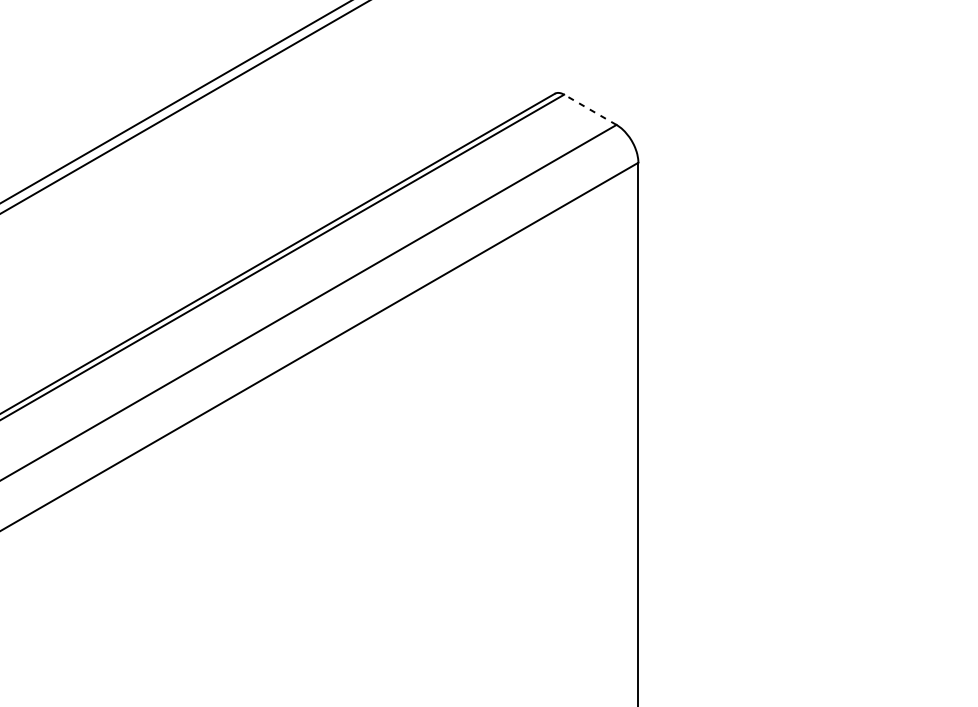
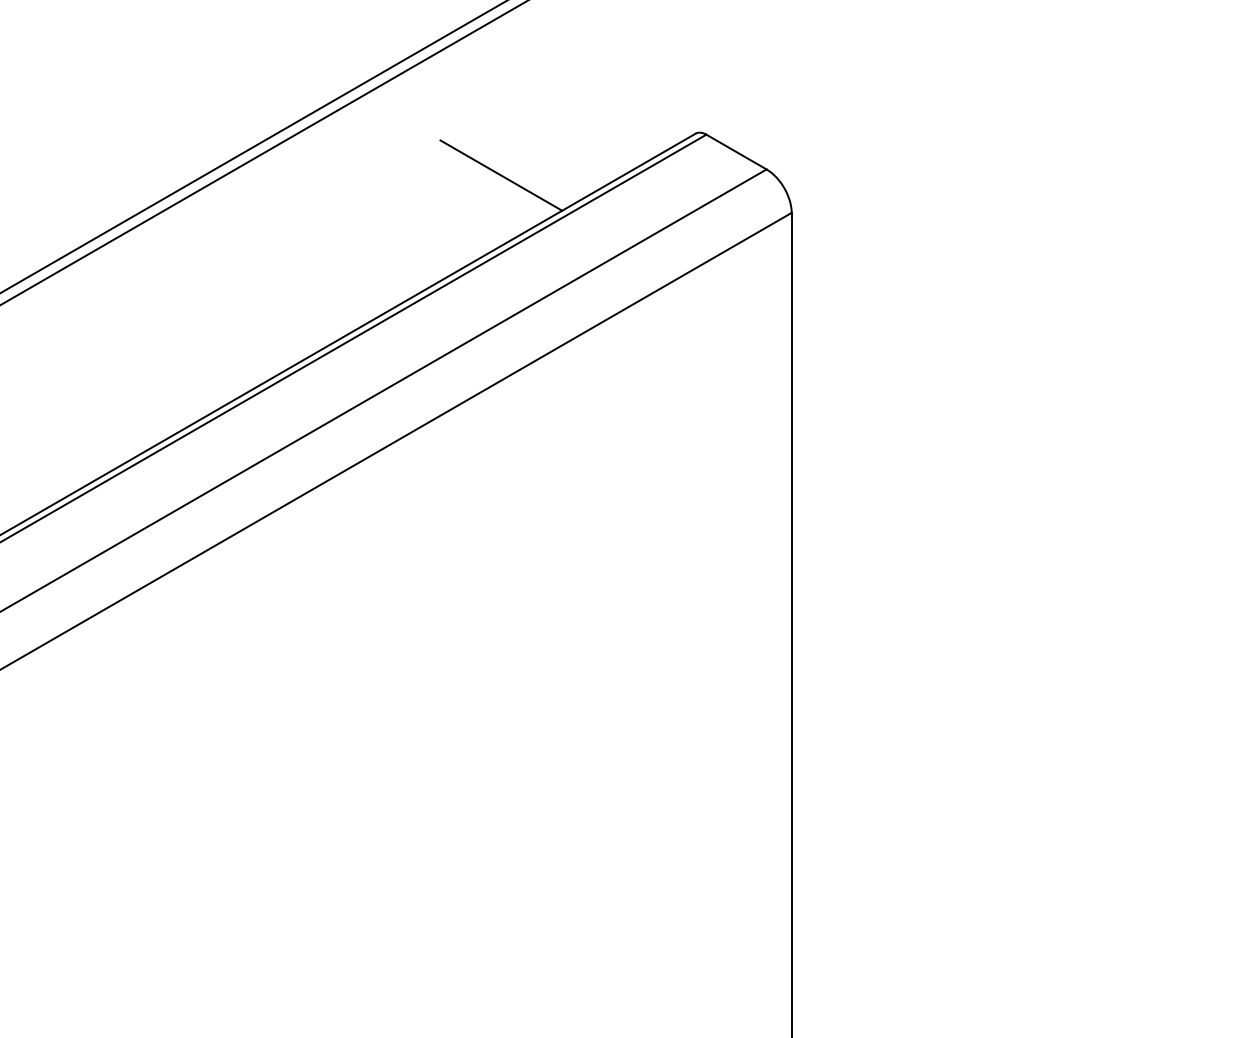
line: (590, 110) -> (736, 152), dashed -> solid
line: (385, 130) -> (501, 175), added

